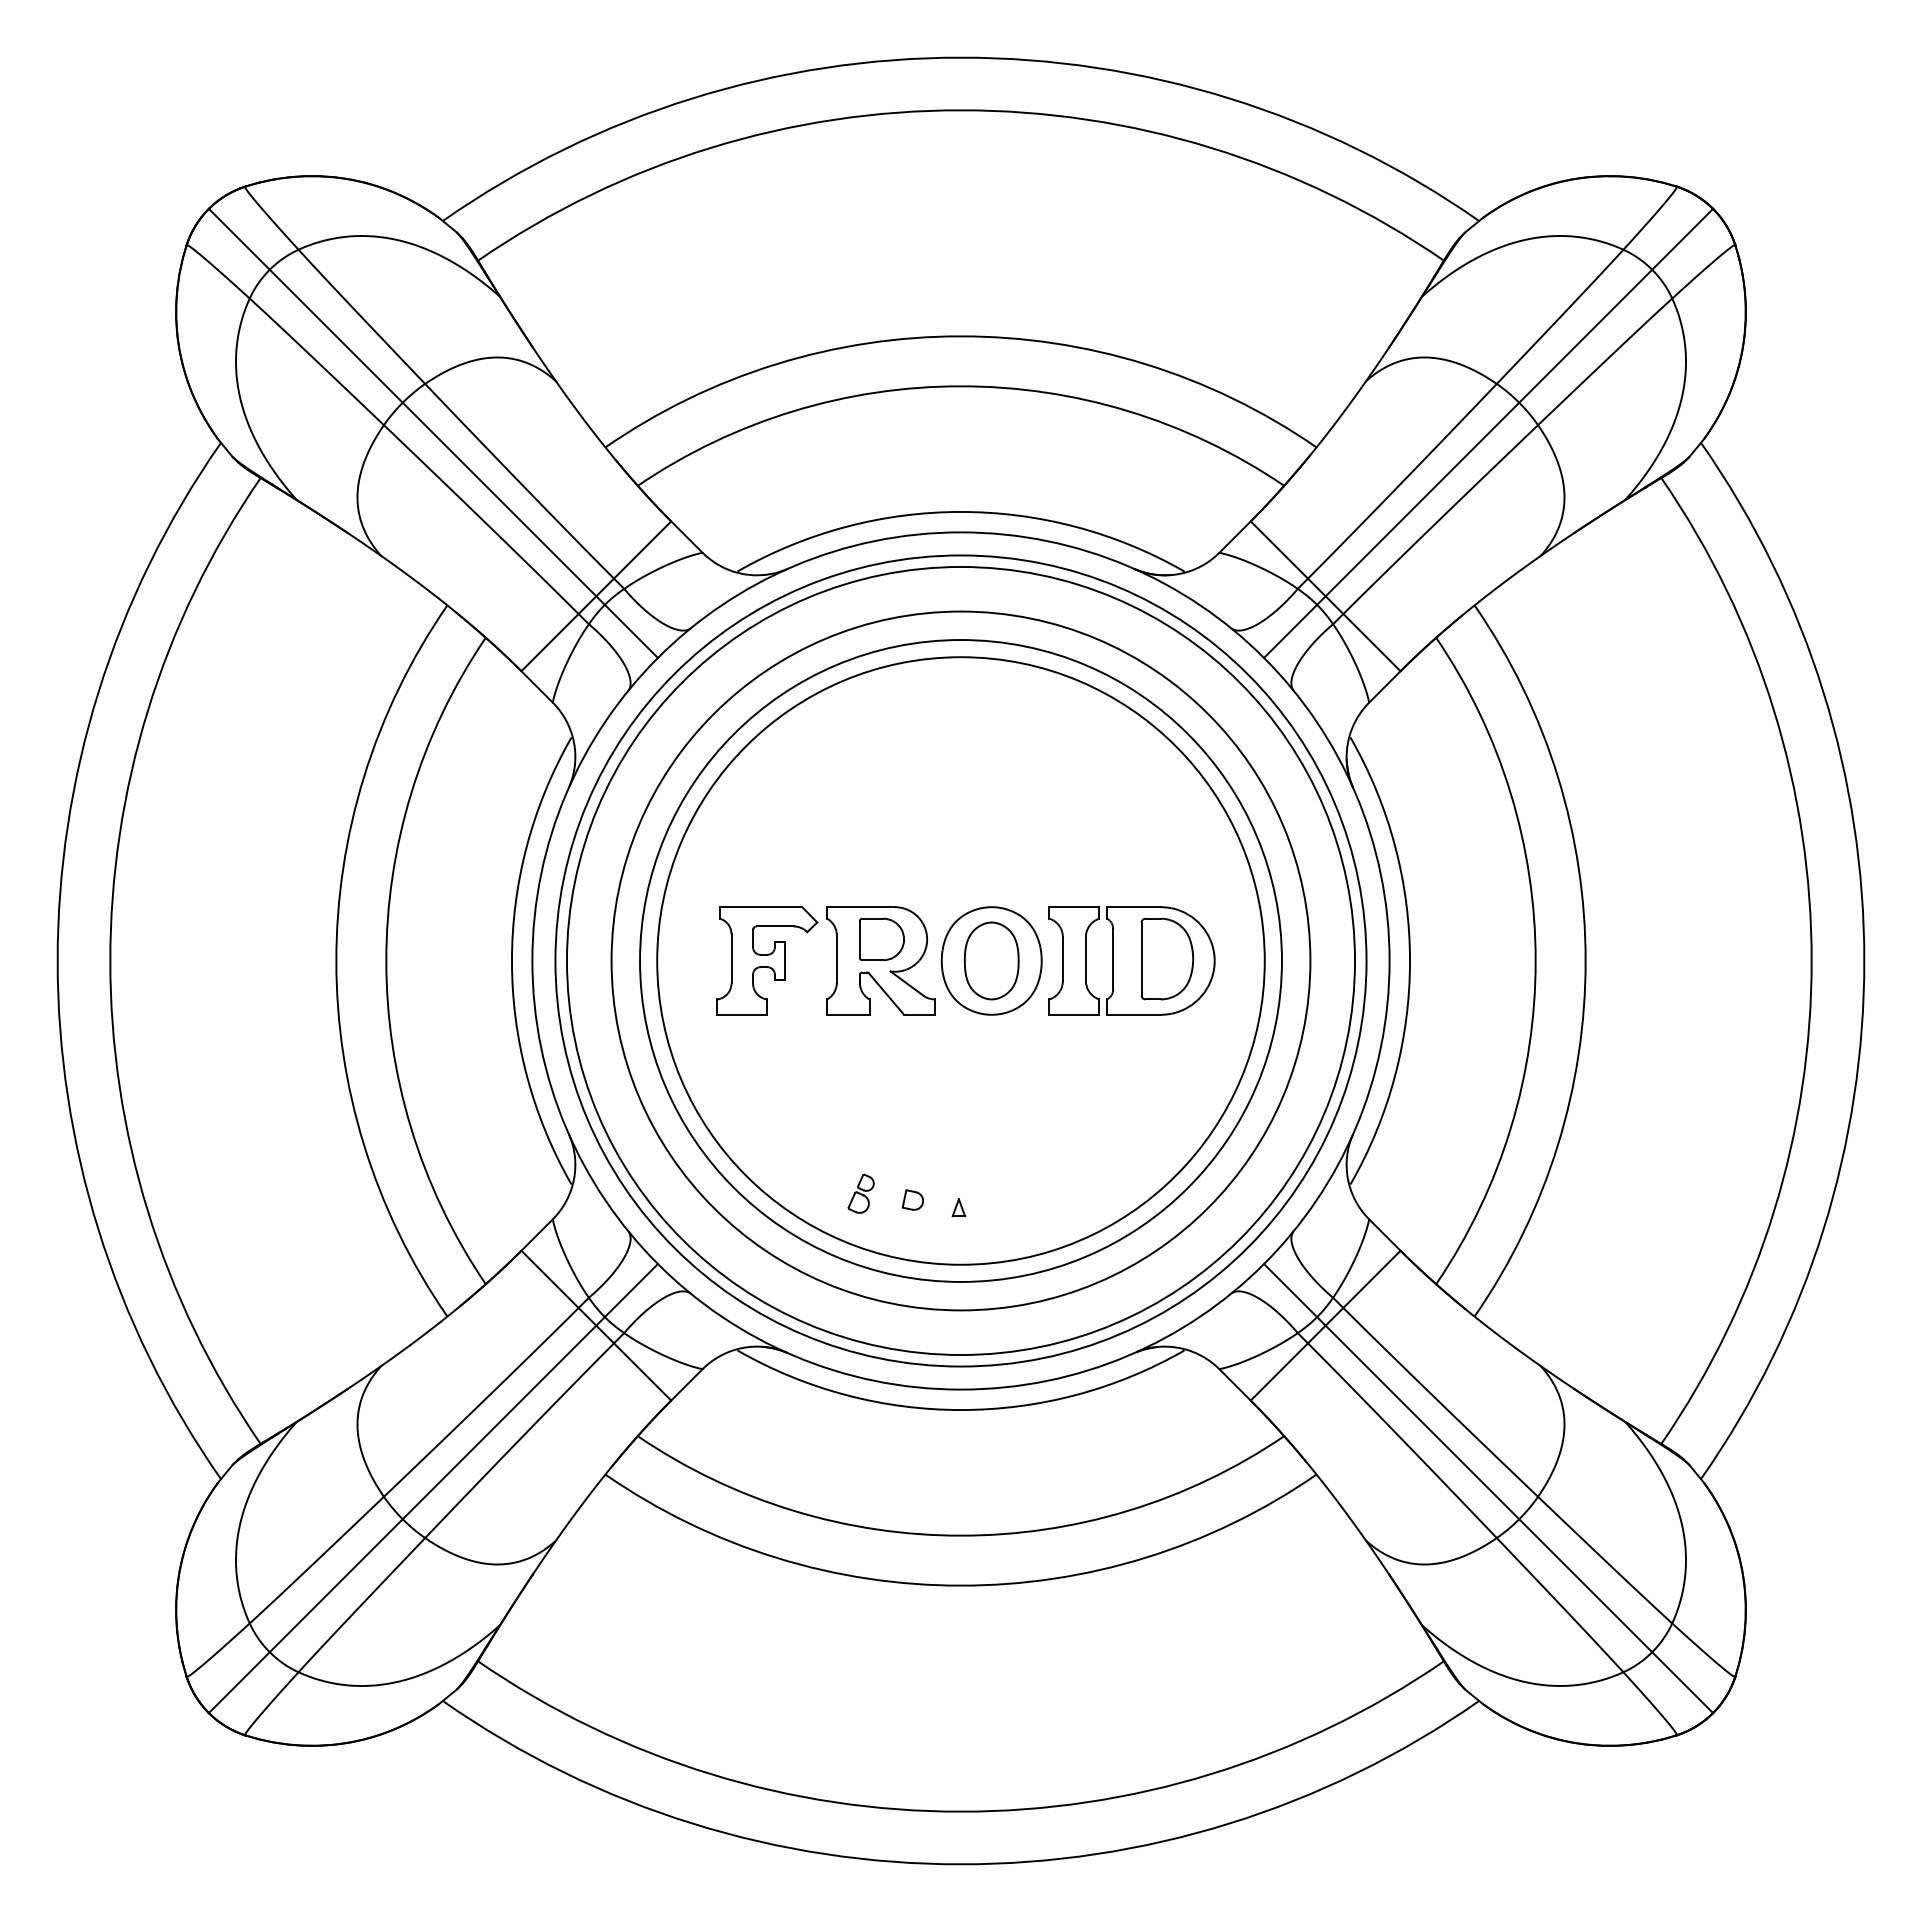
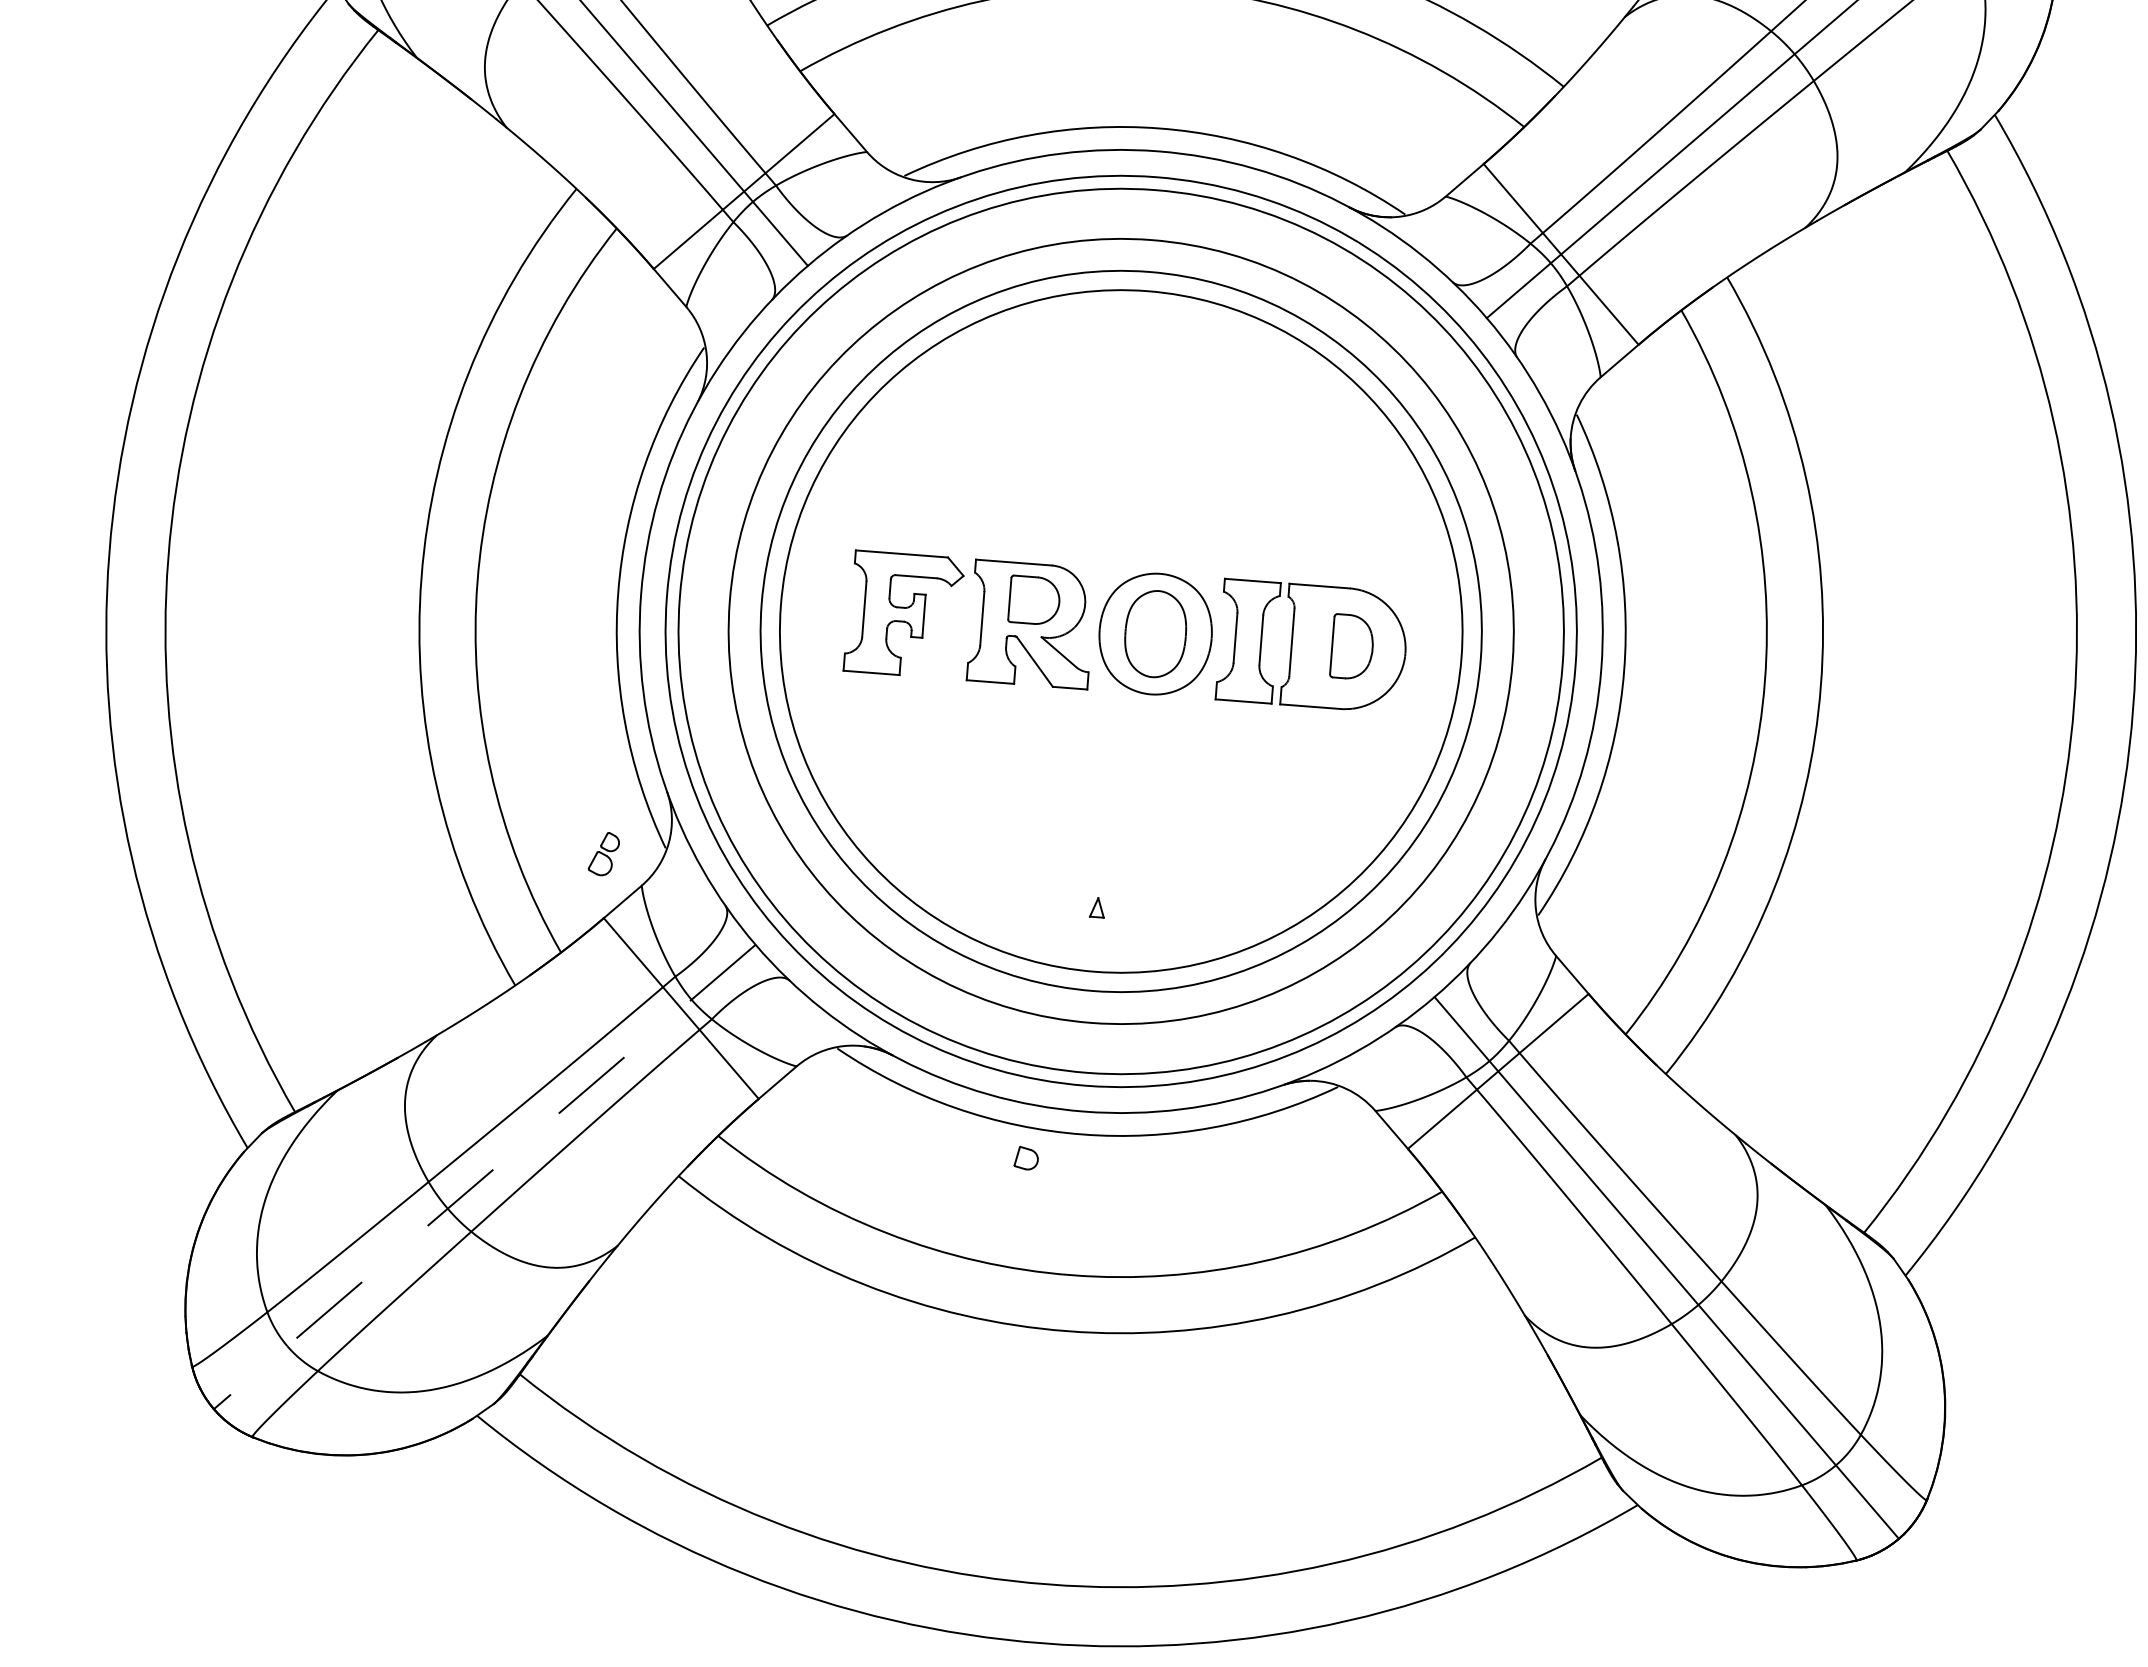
part: (1166, 958) -> (1351, 646), size x0.7
part: (860, 1193) -> (603, 853), moved
part: (912, 1199) -> (1026, 1157), moved
line: (433, 1488) -> (484, 1176), solid -> dashed

